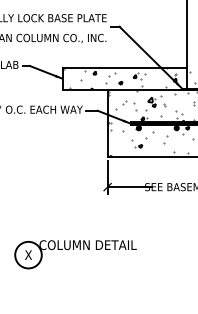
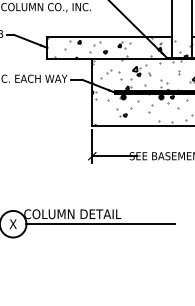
line: (115, 255) -> (100, 224), added

